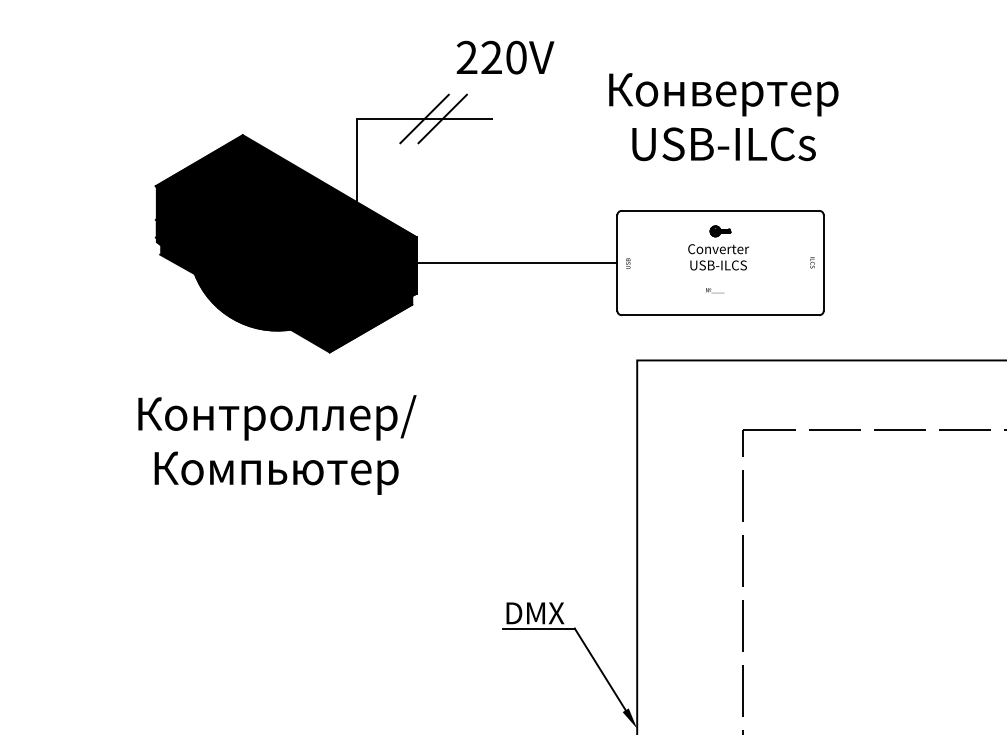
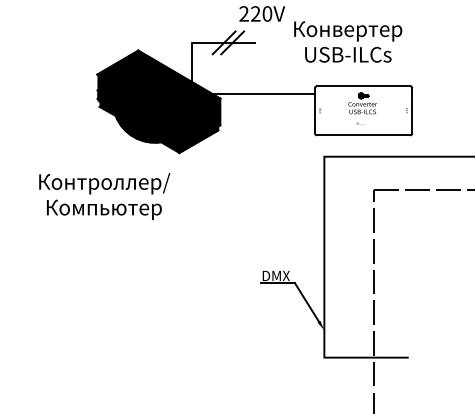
text: (724, 116) -> (348, 41), moved
line: (510, 262) -> (264, 93), moved
text: (276, 444) -> (104, 196), moved

